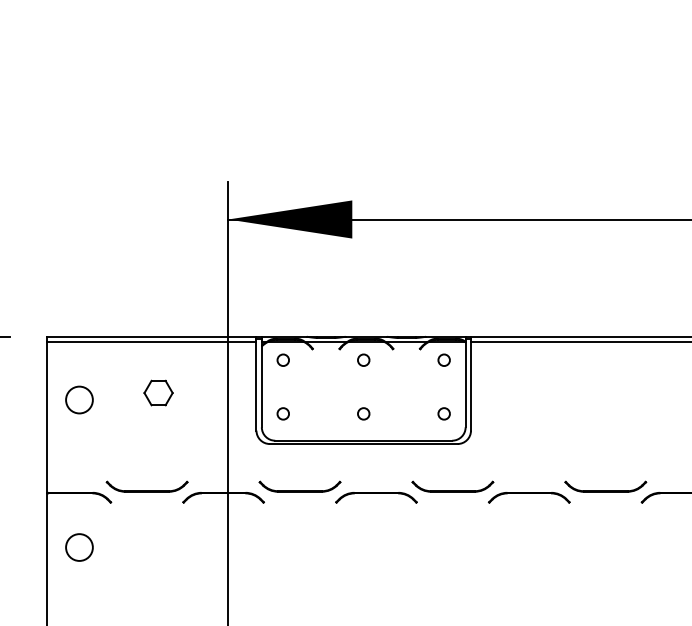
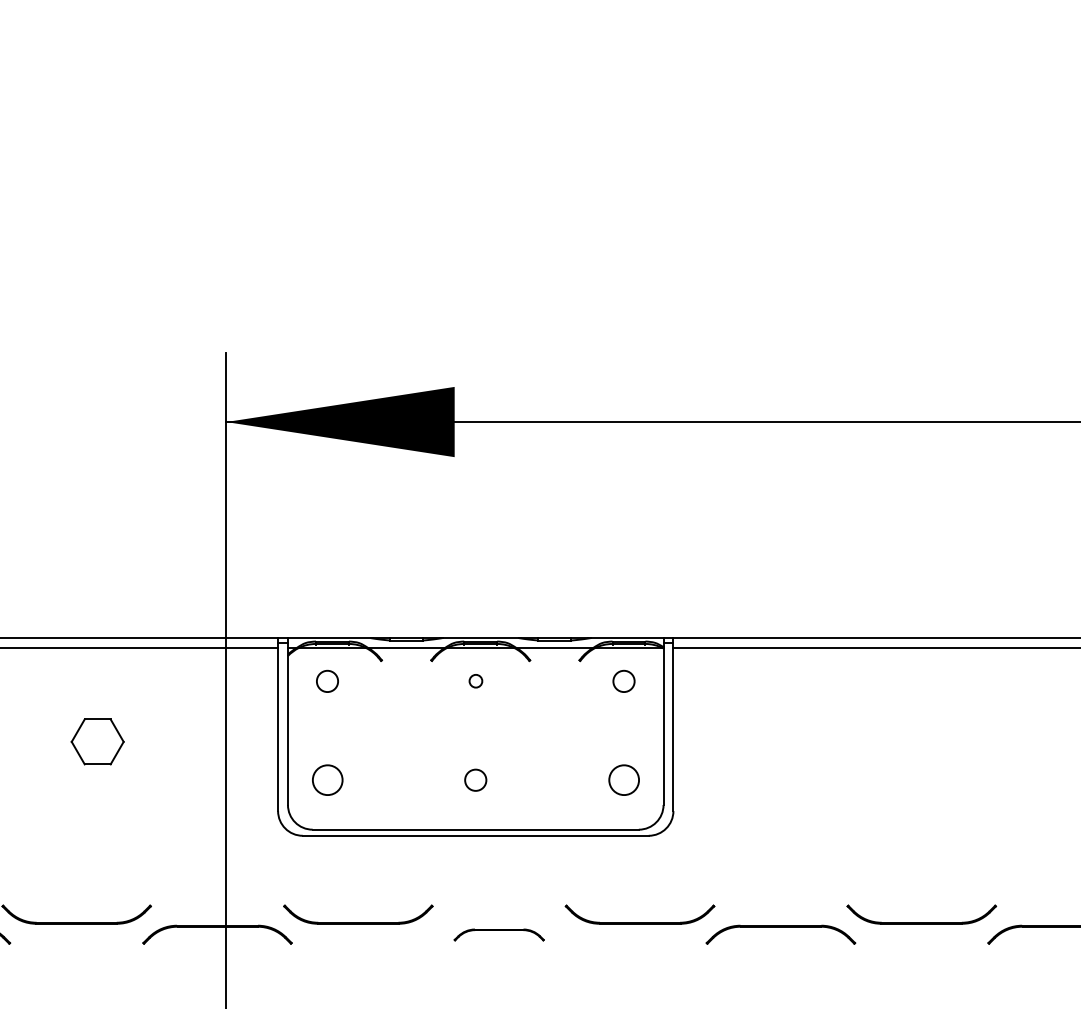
circle: (363, 359) -> (475, 680), size x0.6
circle: (282, 413) -> (326, 779), size x1.4
circle: (443, 413) -> (622, 779), size x1.4
part: (376, 497) -> (499, 934), size x0.6

